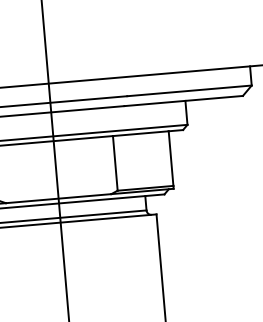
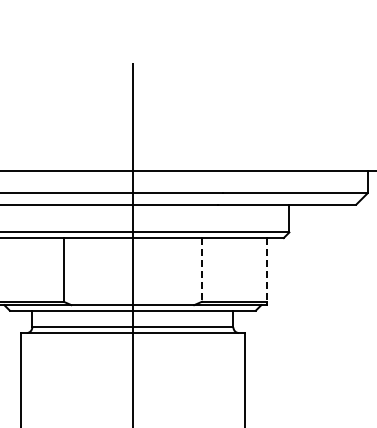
line: (170, 158) -> (266, 269), solid -> dashed
line: (114, 163) -> (201, 269), solid -> dashed

